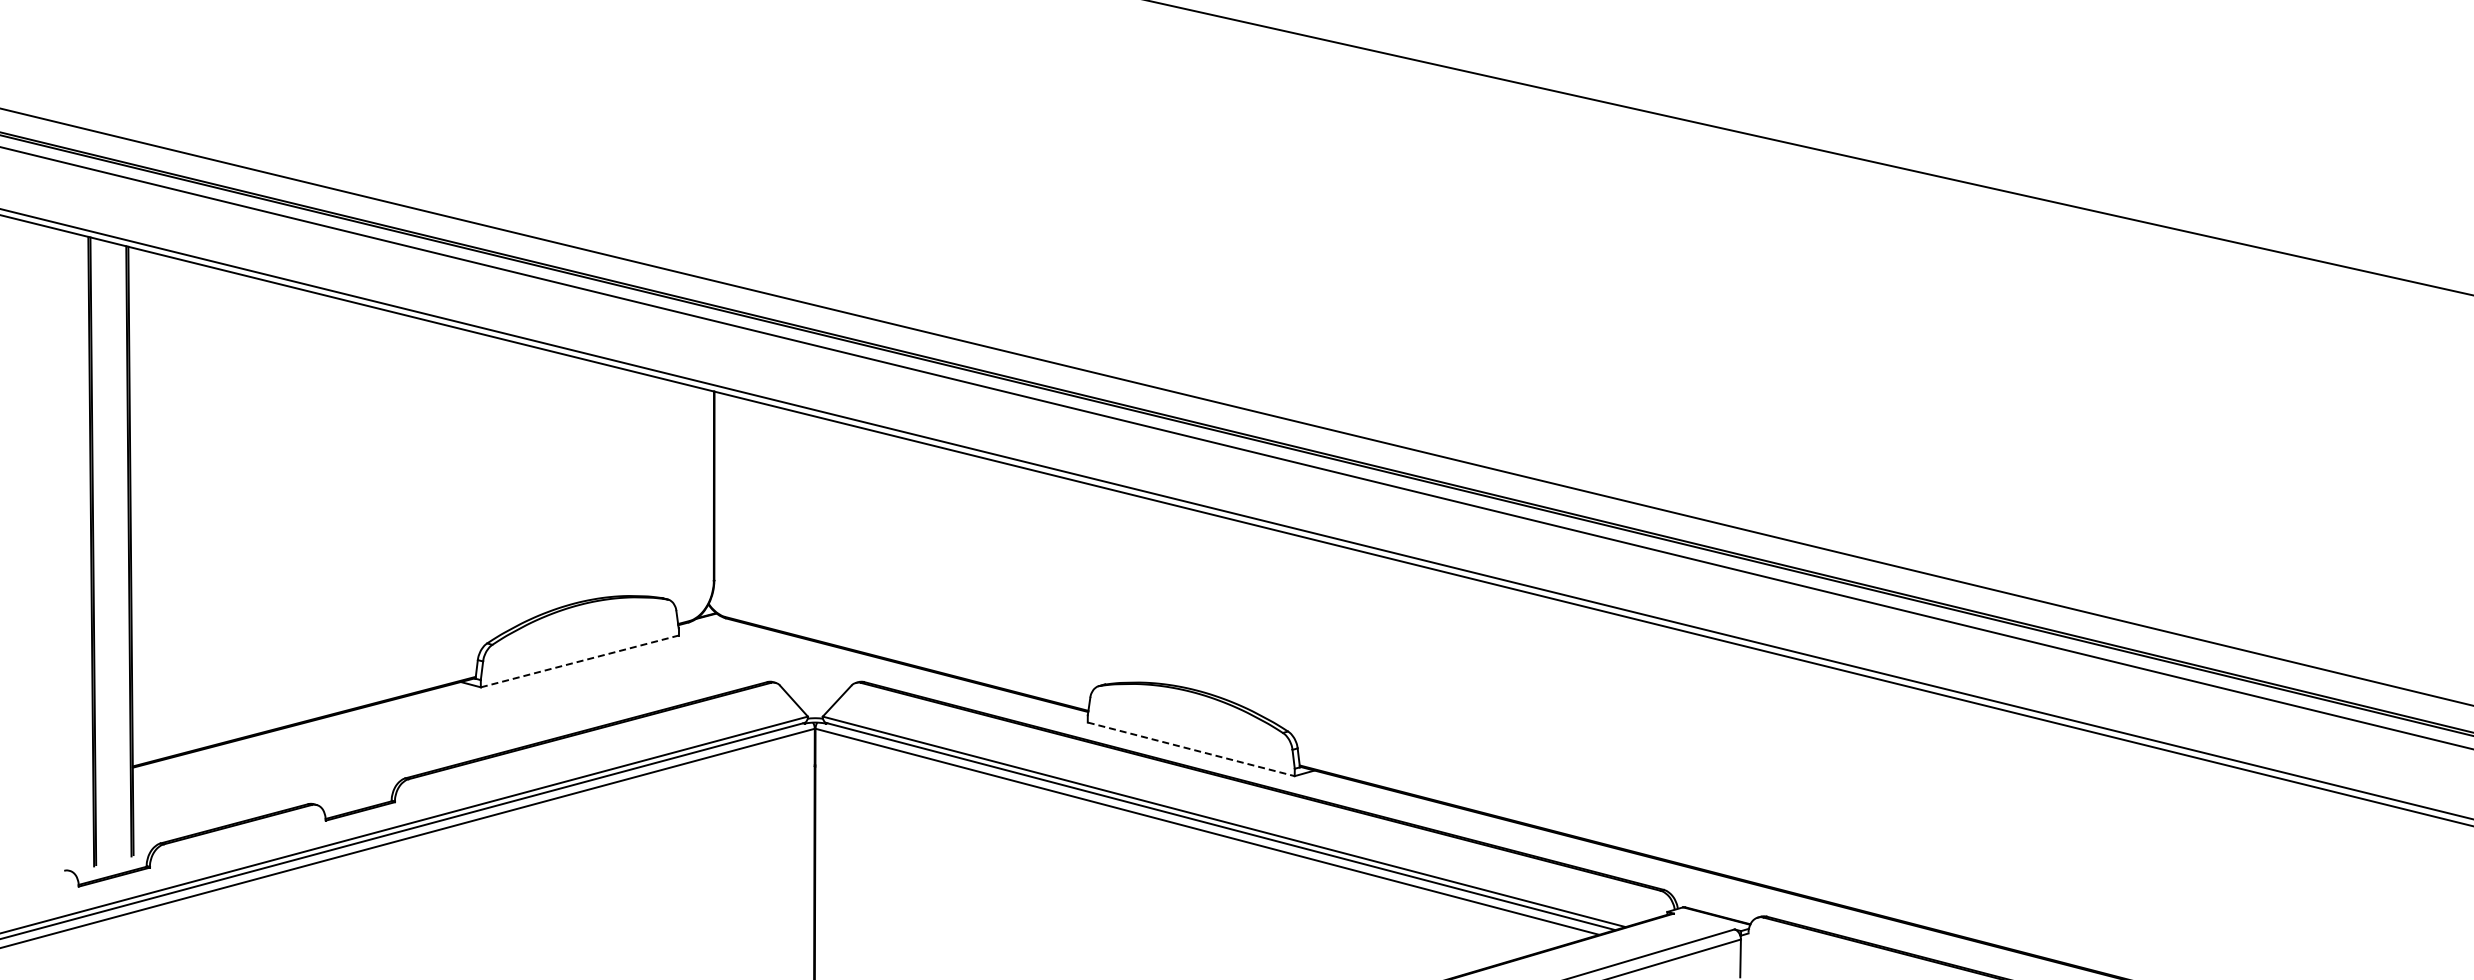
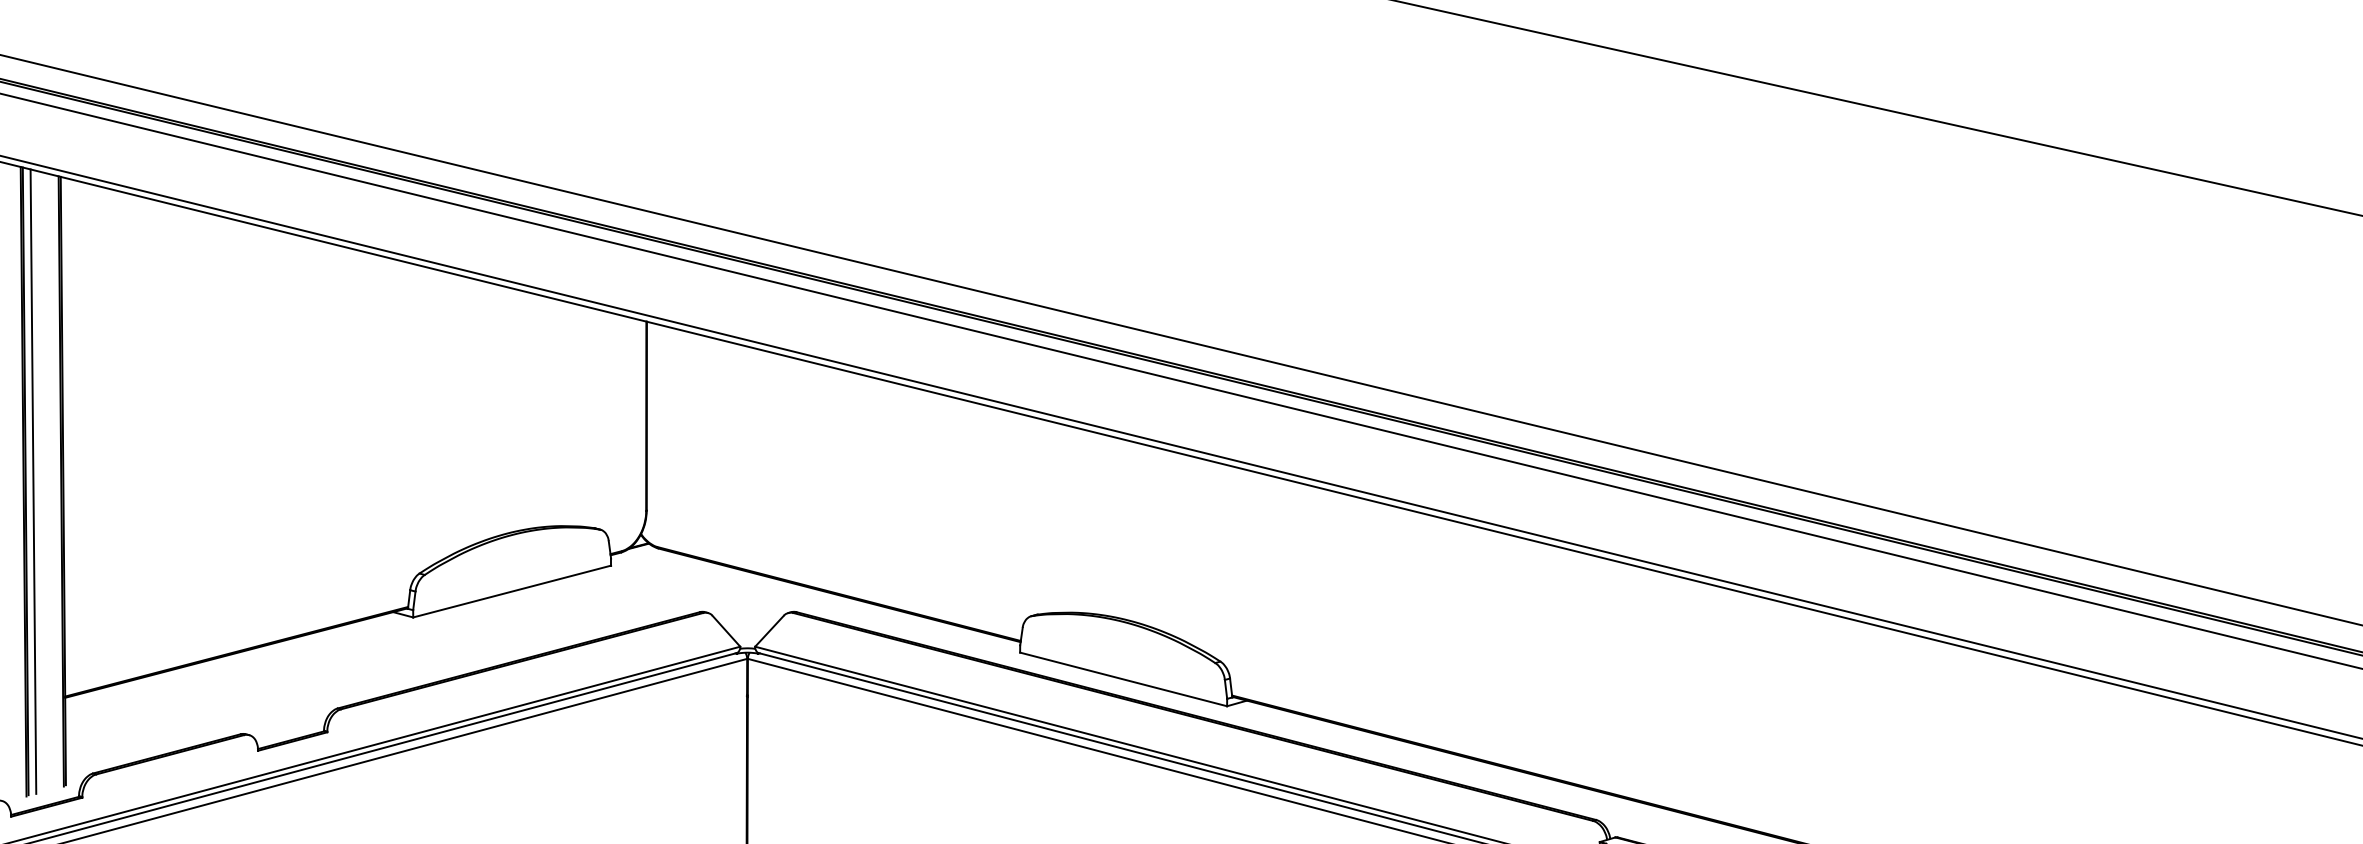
line: (100, 551) -> (32, 481), added
line: (580, 661) -> (512, 591), dashed -> solid
line: (1191, 749) -> (1123, 679), dashed -> solid

